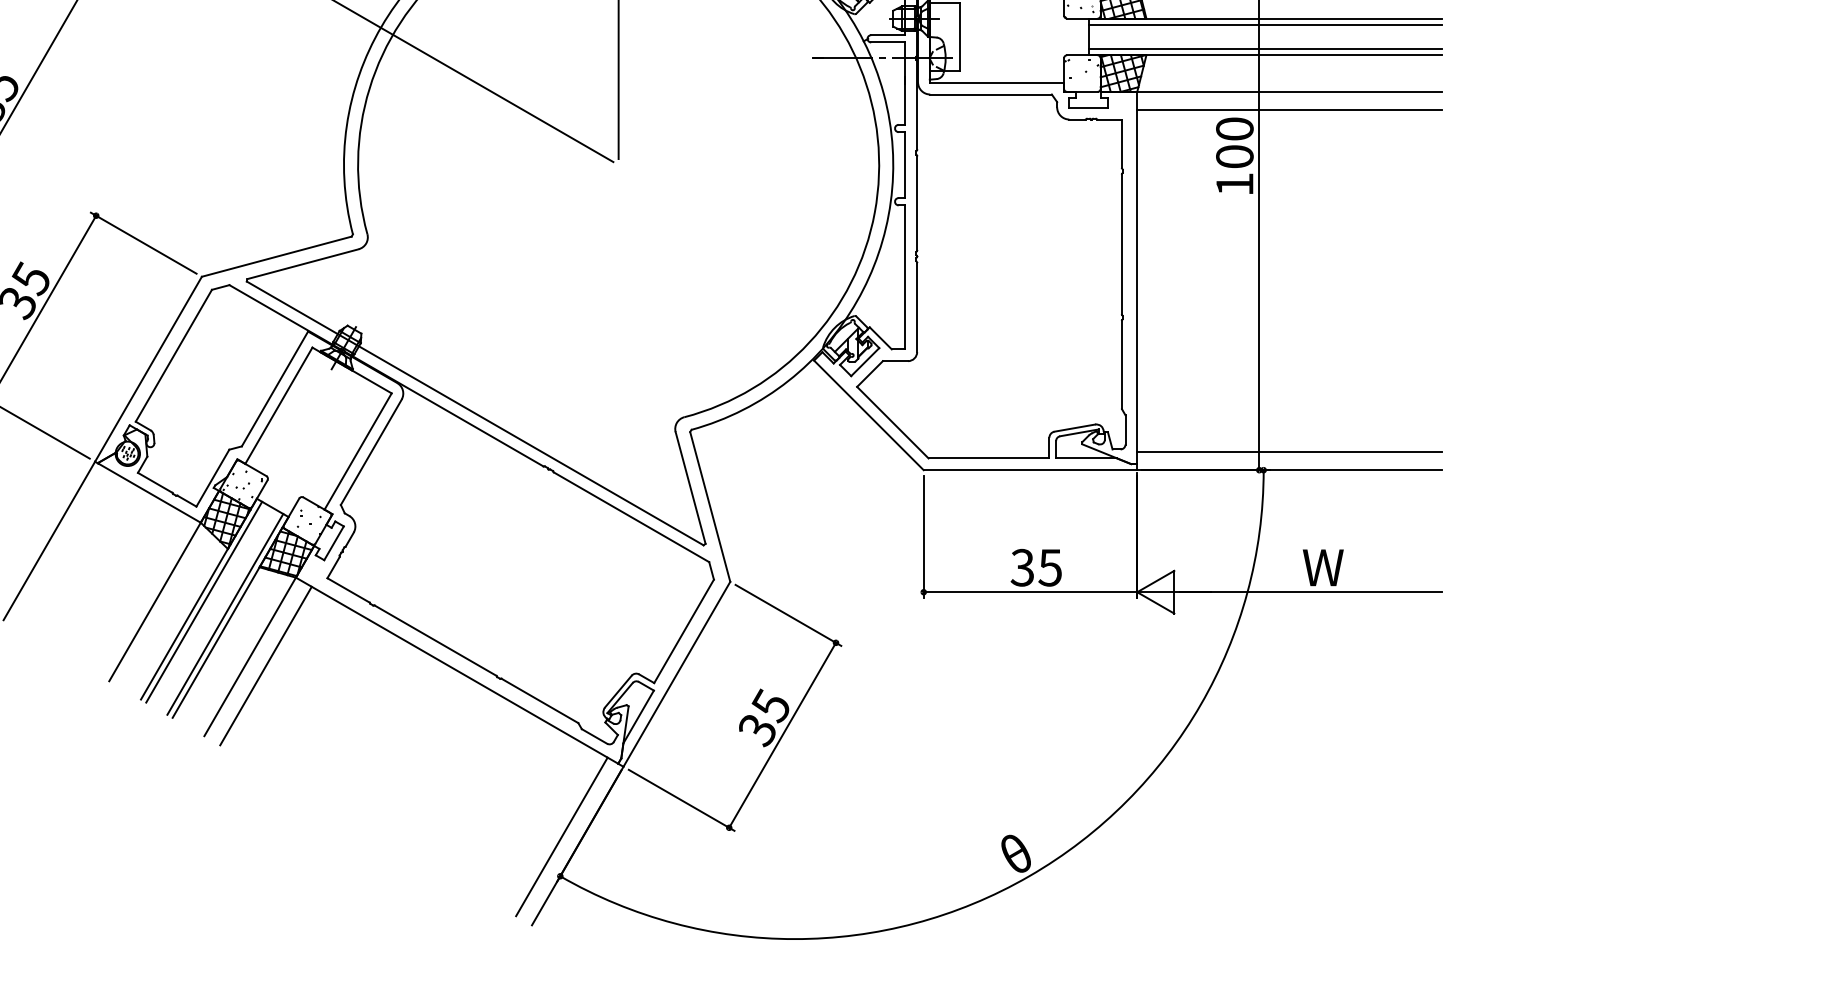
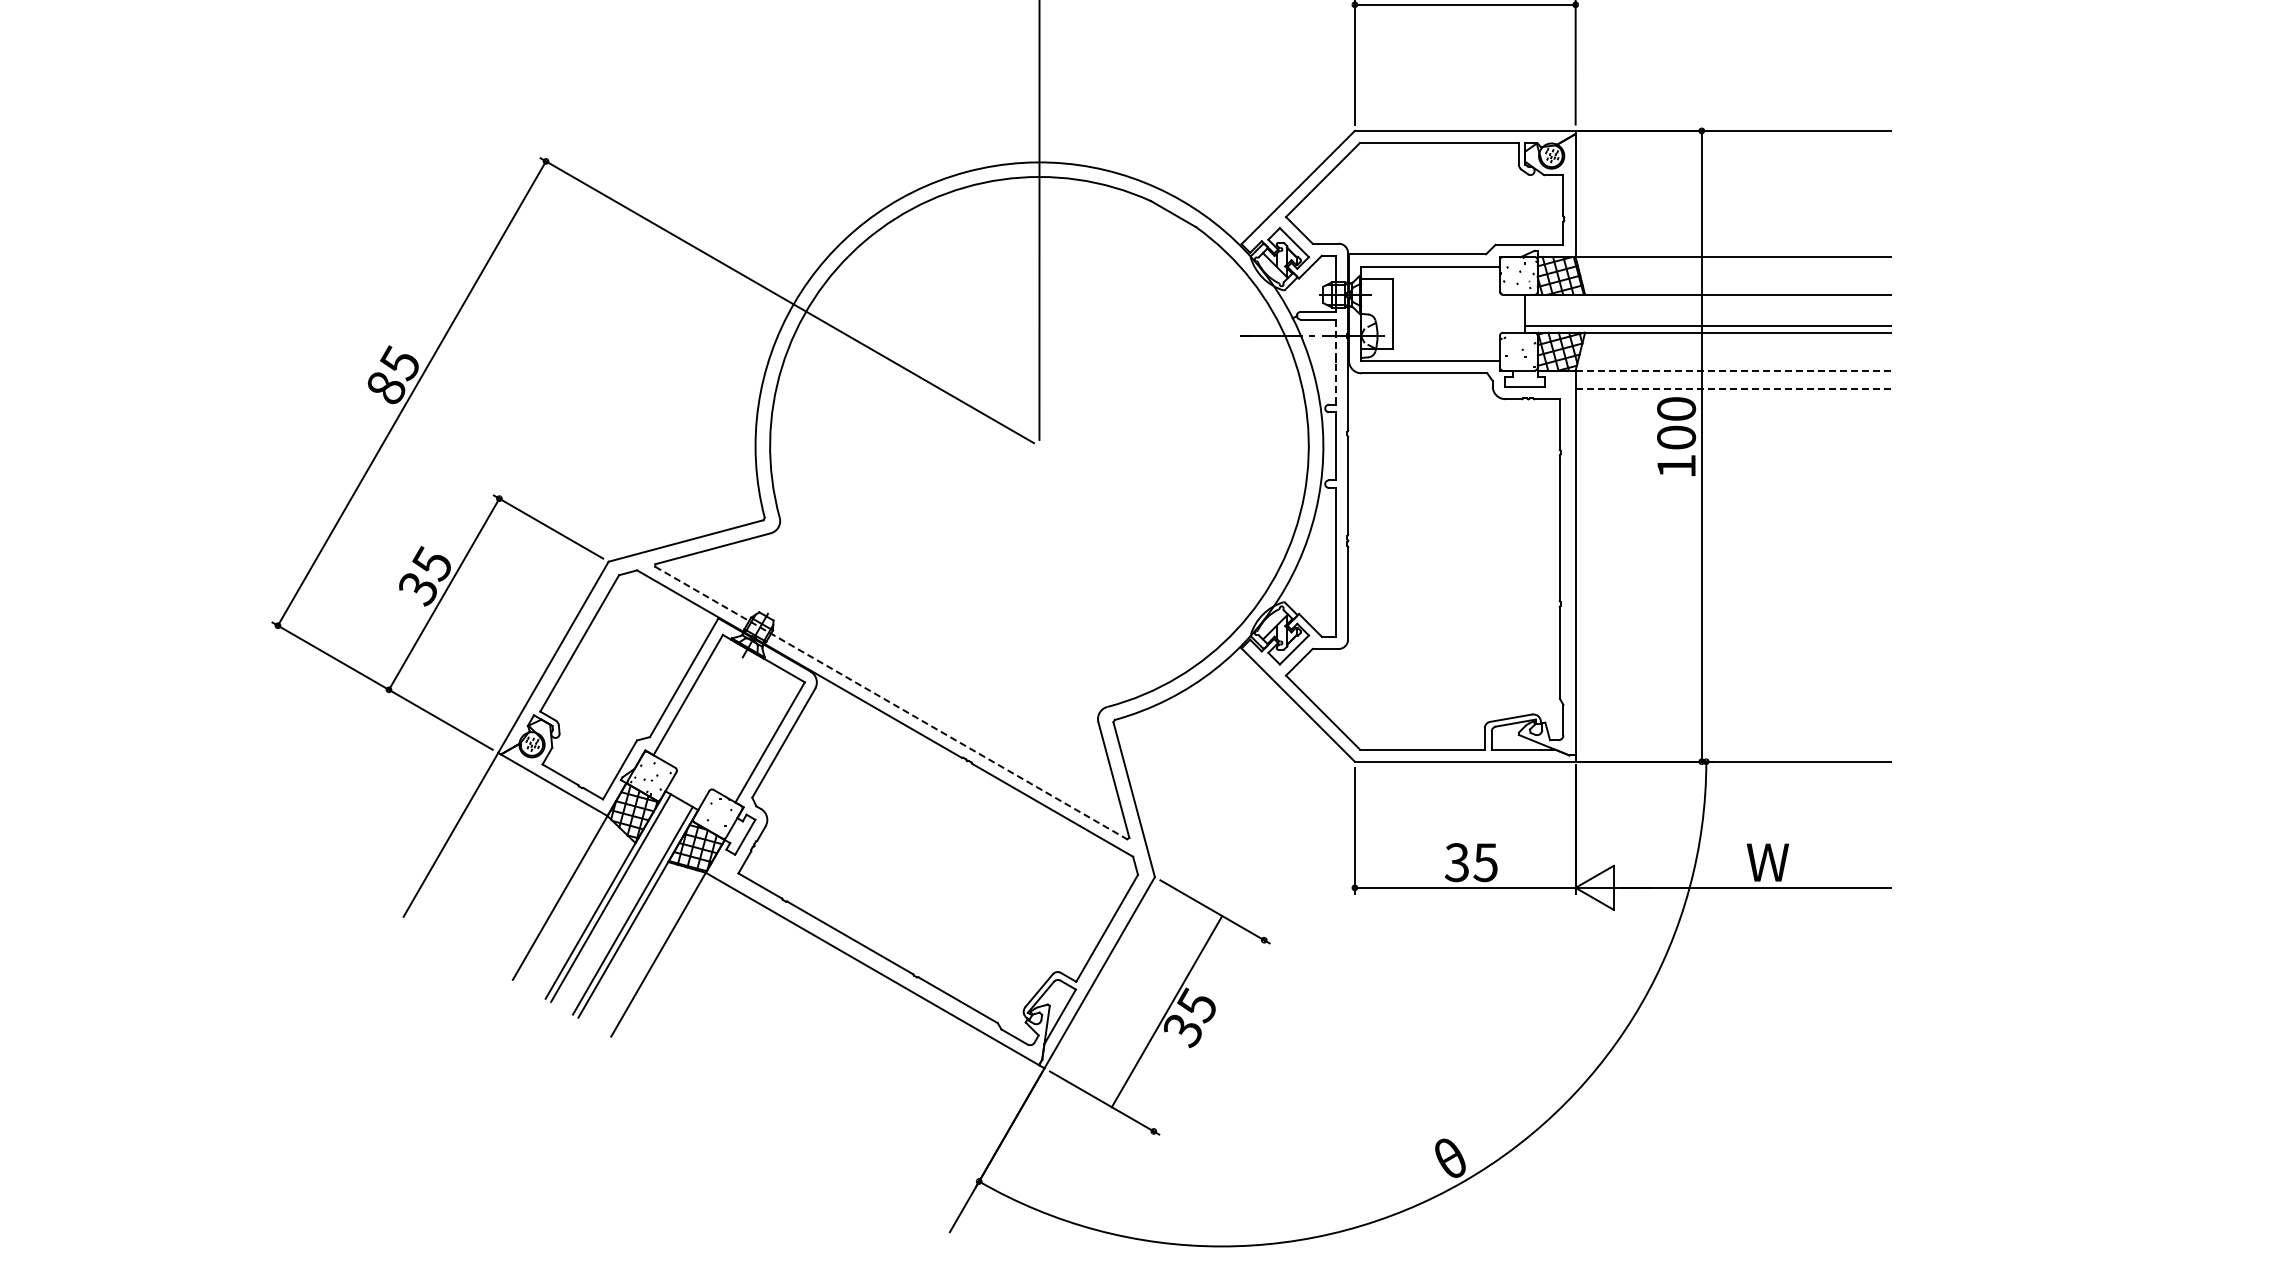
line: (1265, 25) -> (1708, 301), removed
line: (904, 84) -> (1335, 362), solid -> dashed
line: (1289, 91) -> (1732, 370), solid -> dashed
line: (1289, 110) -> (1733, 389), solid -> dashed
line: (475, 413) -> (891, 703), solid -> dashed
line: (1289, 451) -> (1733, 742), removed
line: (265, 666) -> (674, 964), removed
line: (782, 735) -> (1166, 1011), moved
line: (561, 836) -> (980, 1140), removed

